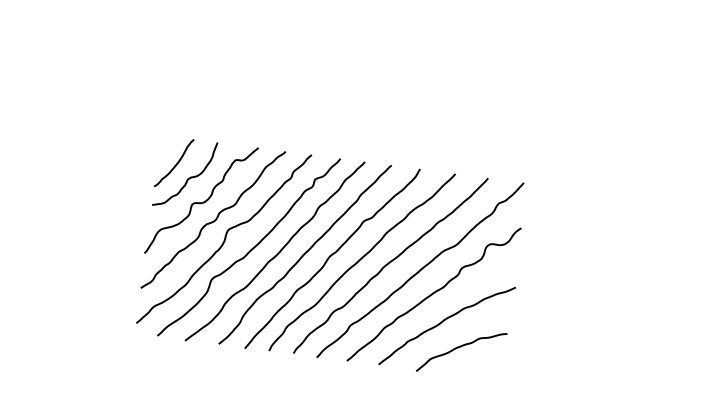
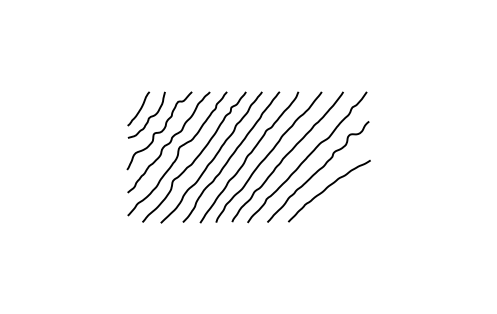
curve: (459, 348) -> (339, 204), removed

